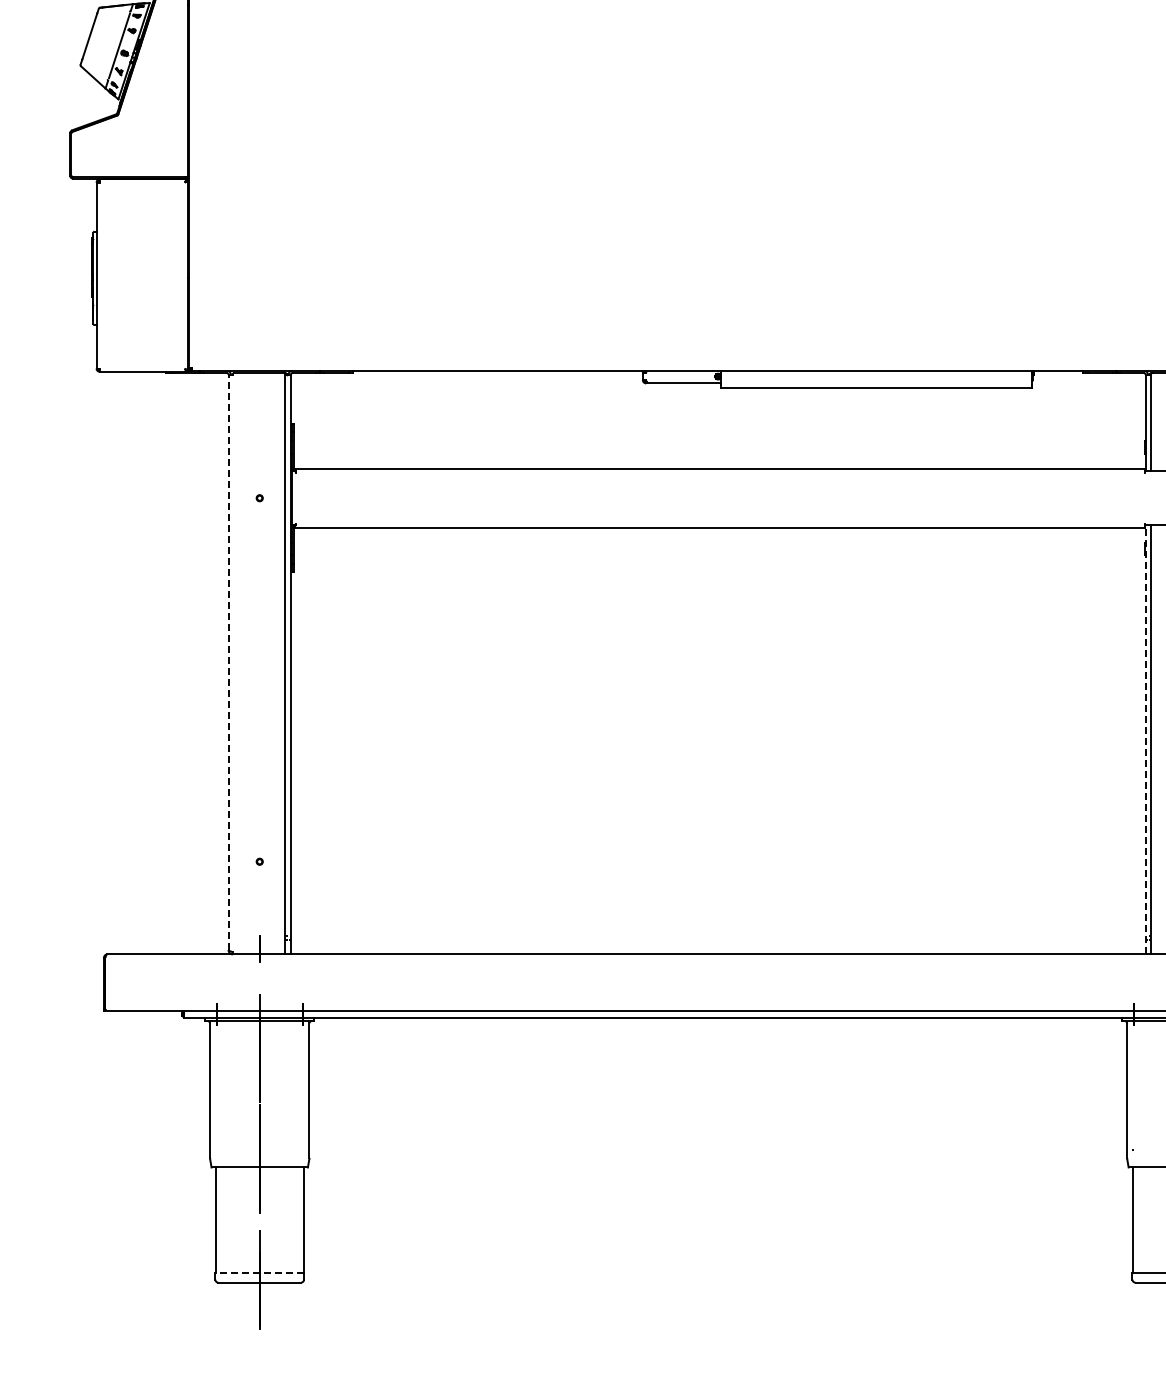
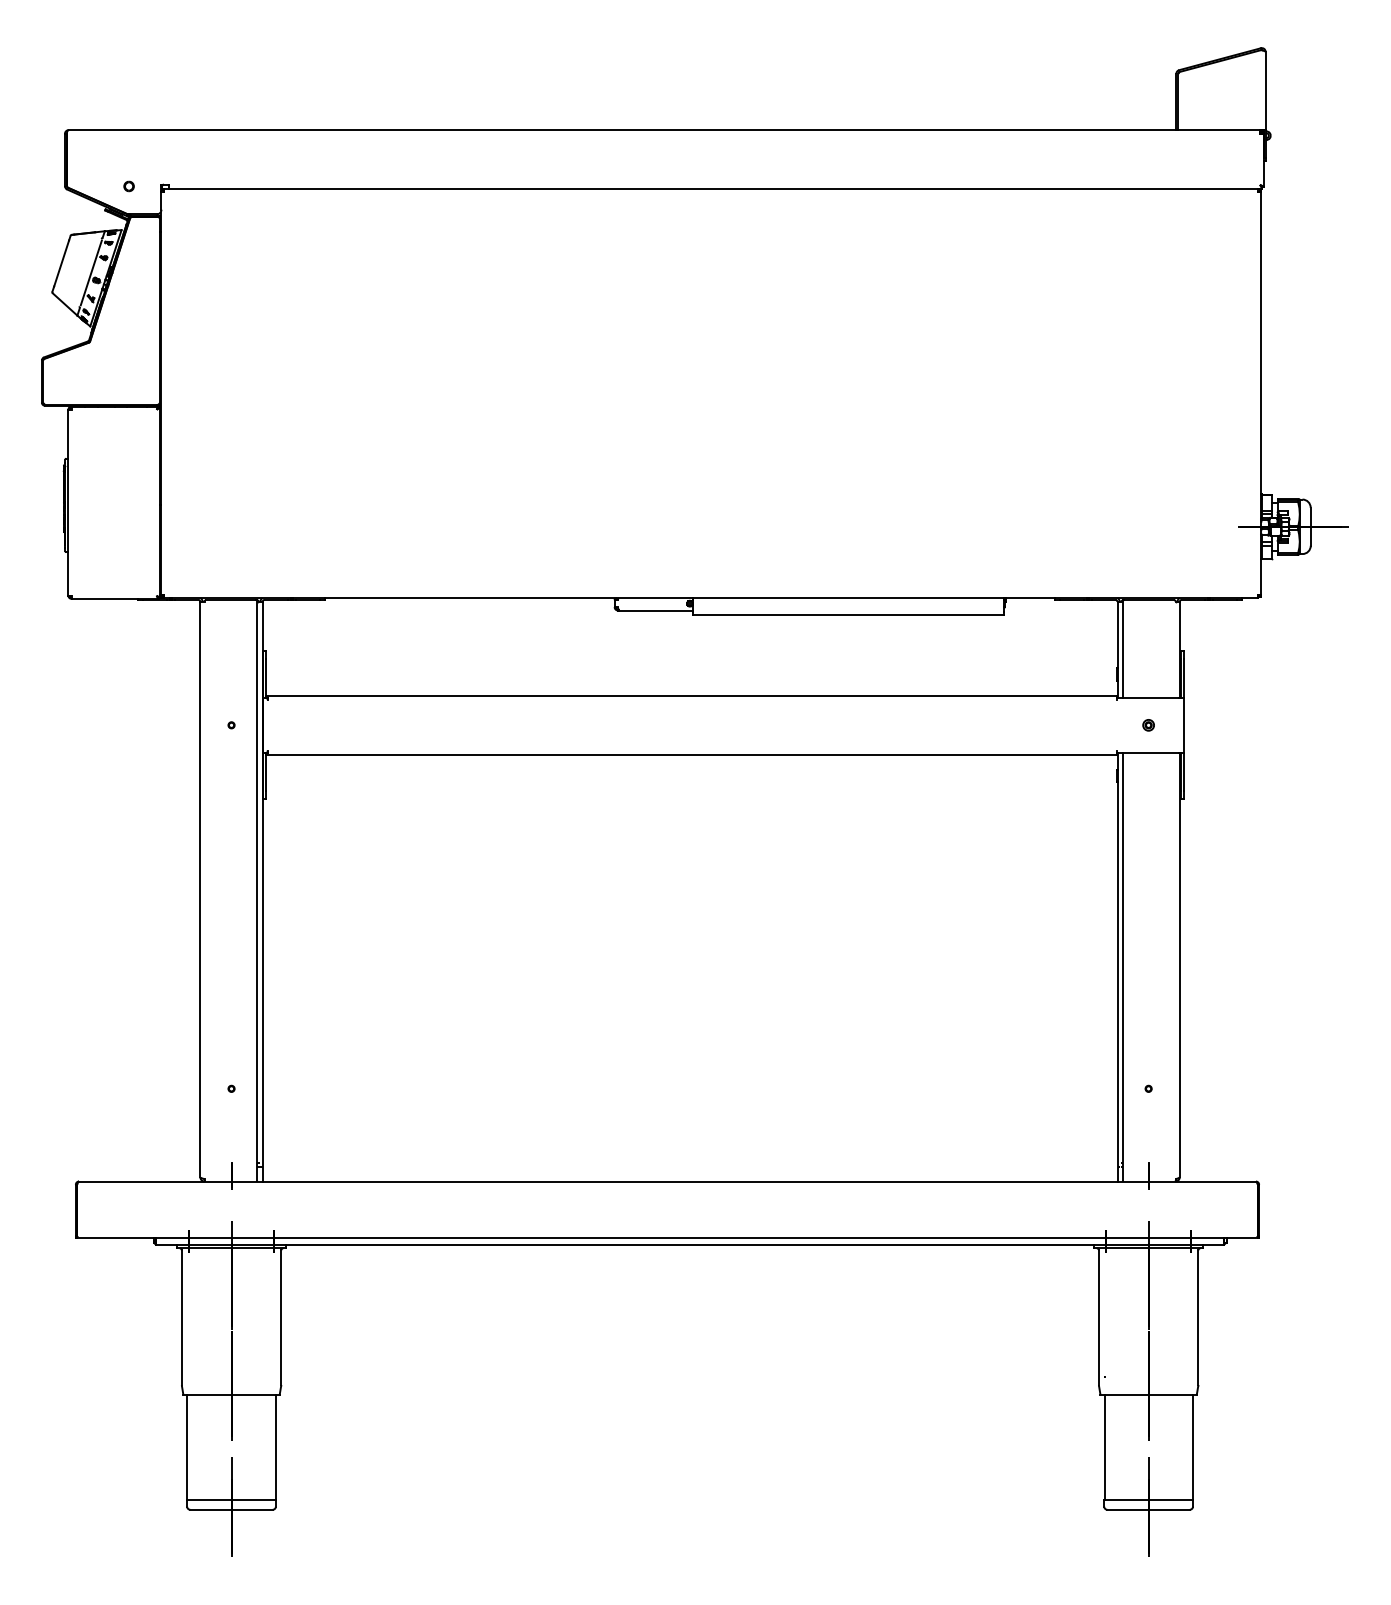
line: (228, 662) -> (200, 889), dashed -> solid
line: (1145, 739) -> (1117, 966), dashed -> solid
line: (259, 1273) -> (231, 1500), dashed -> solid

